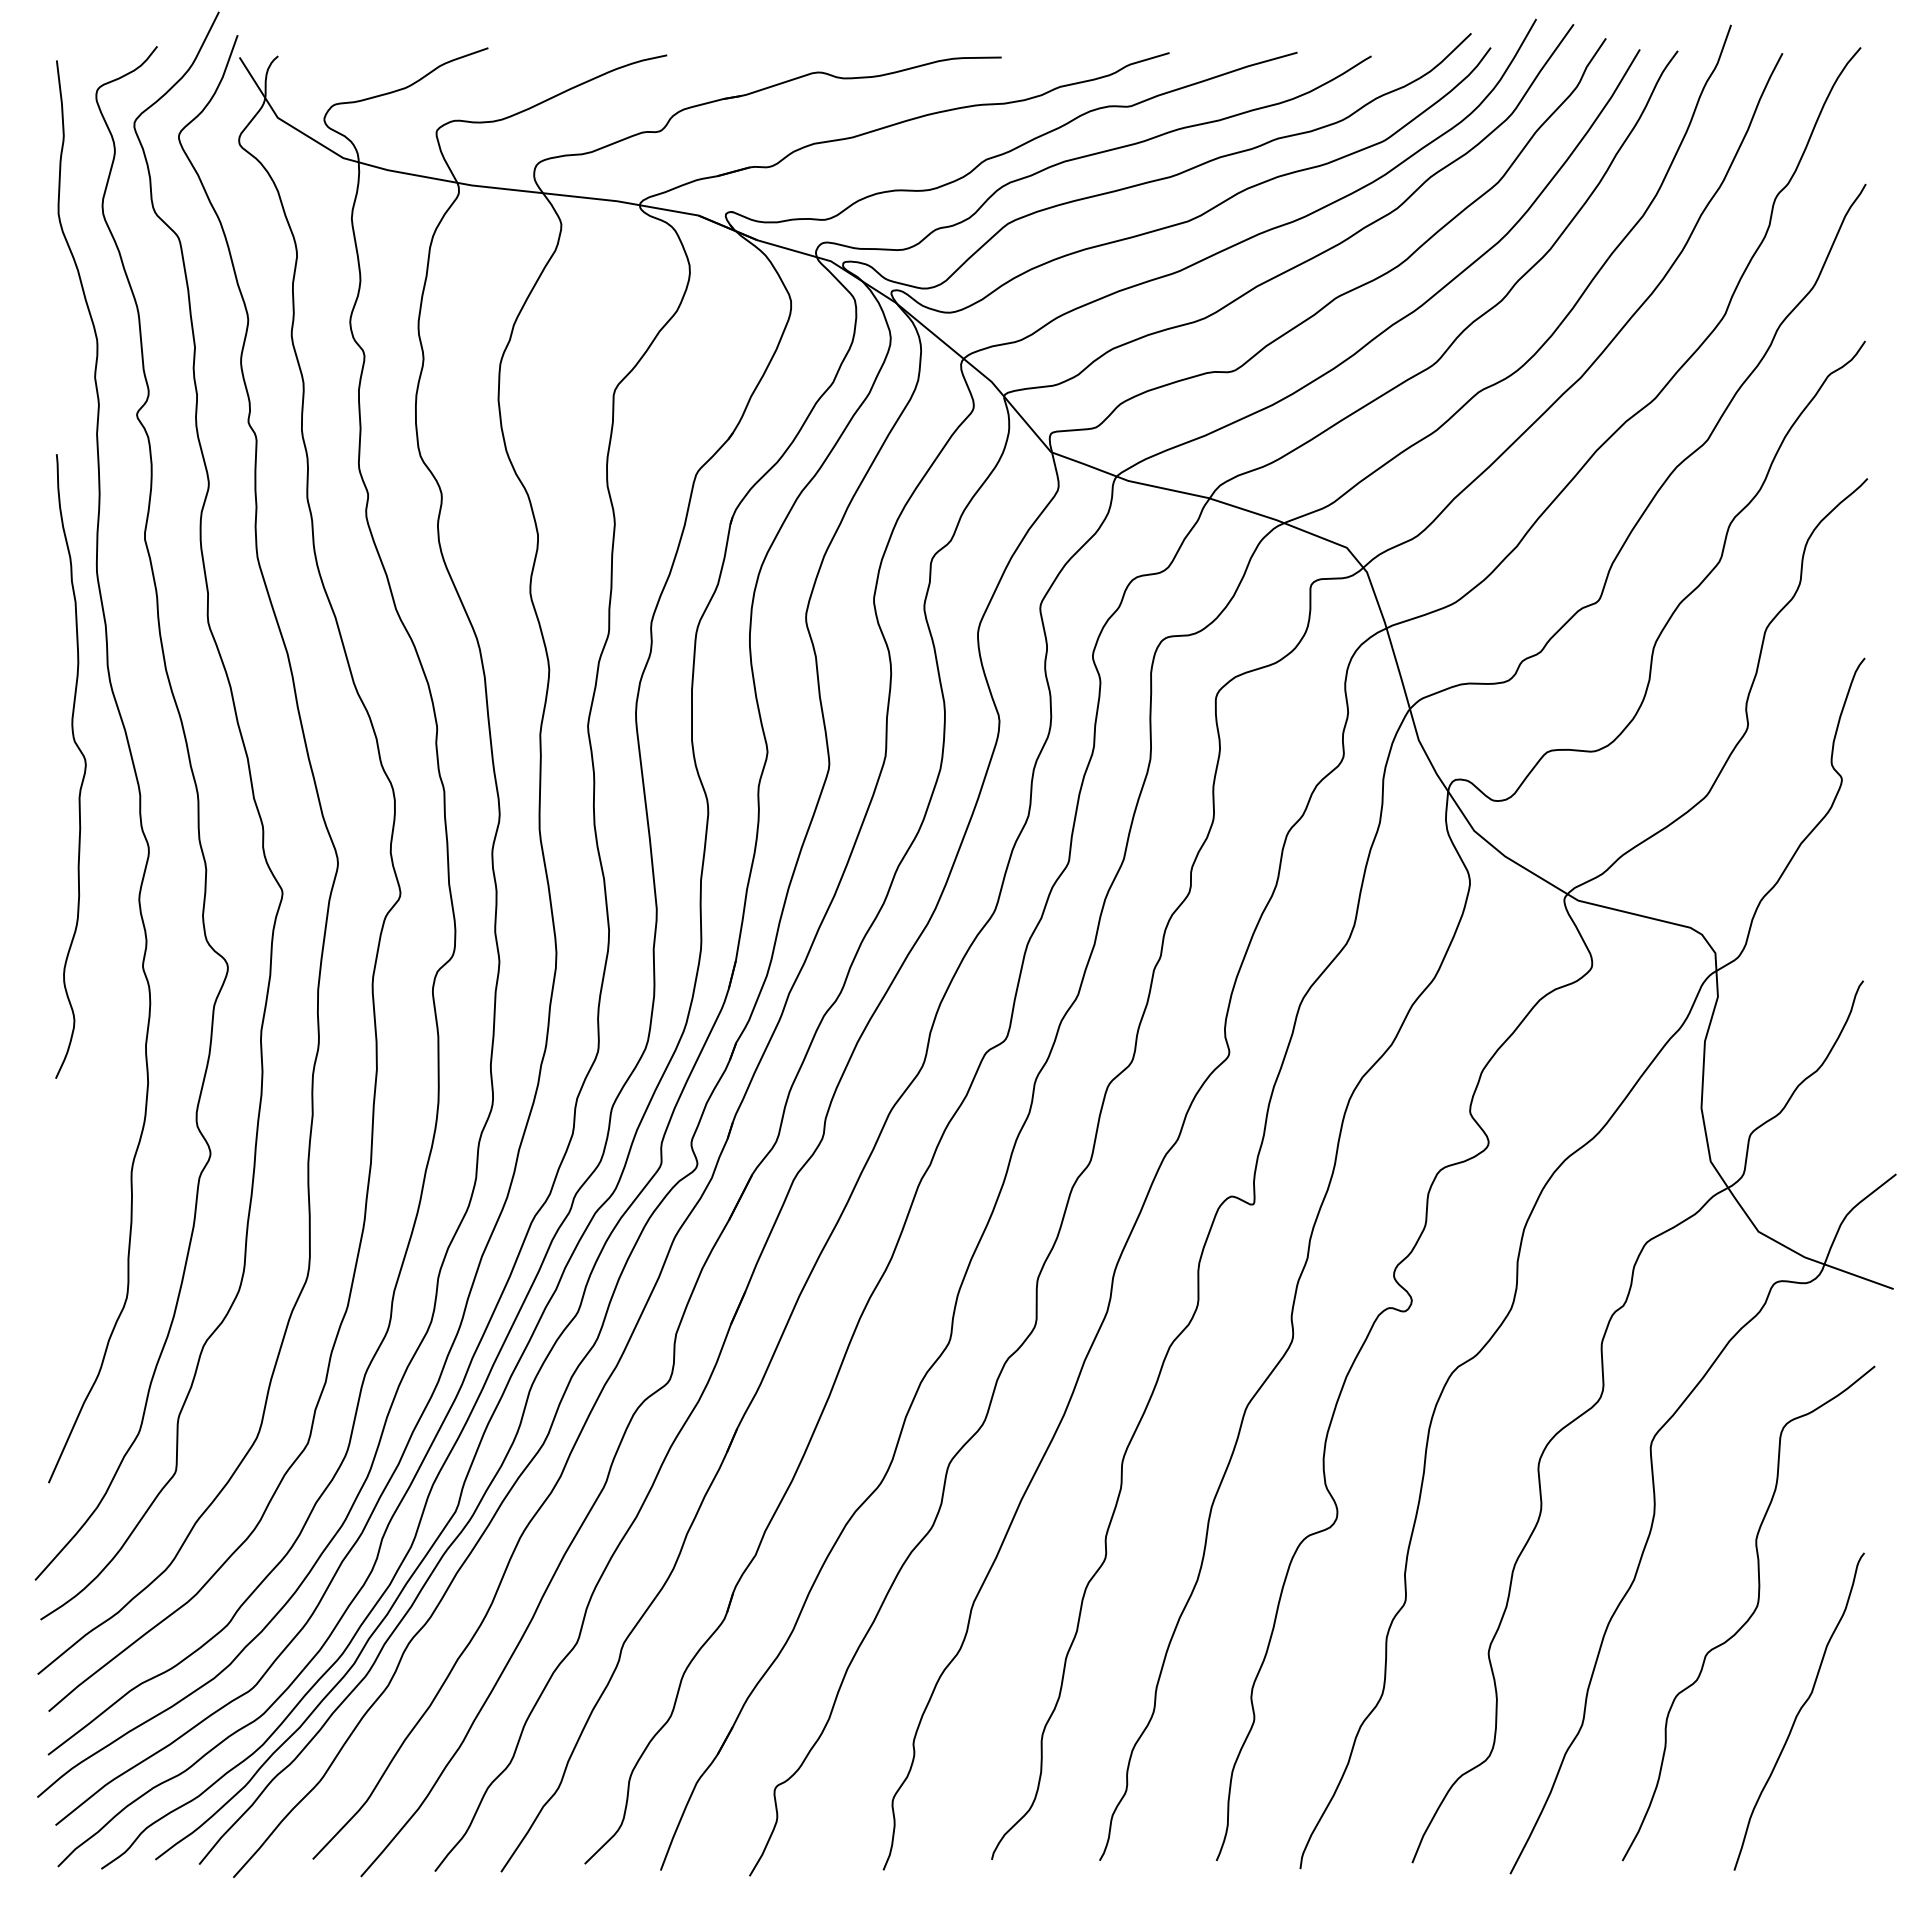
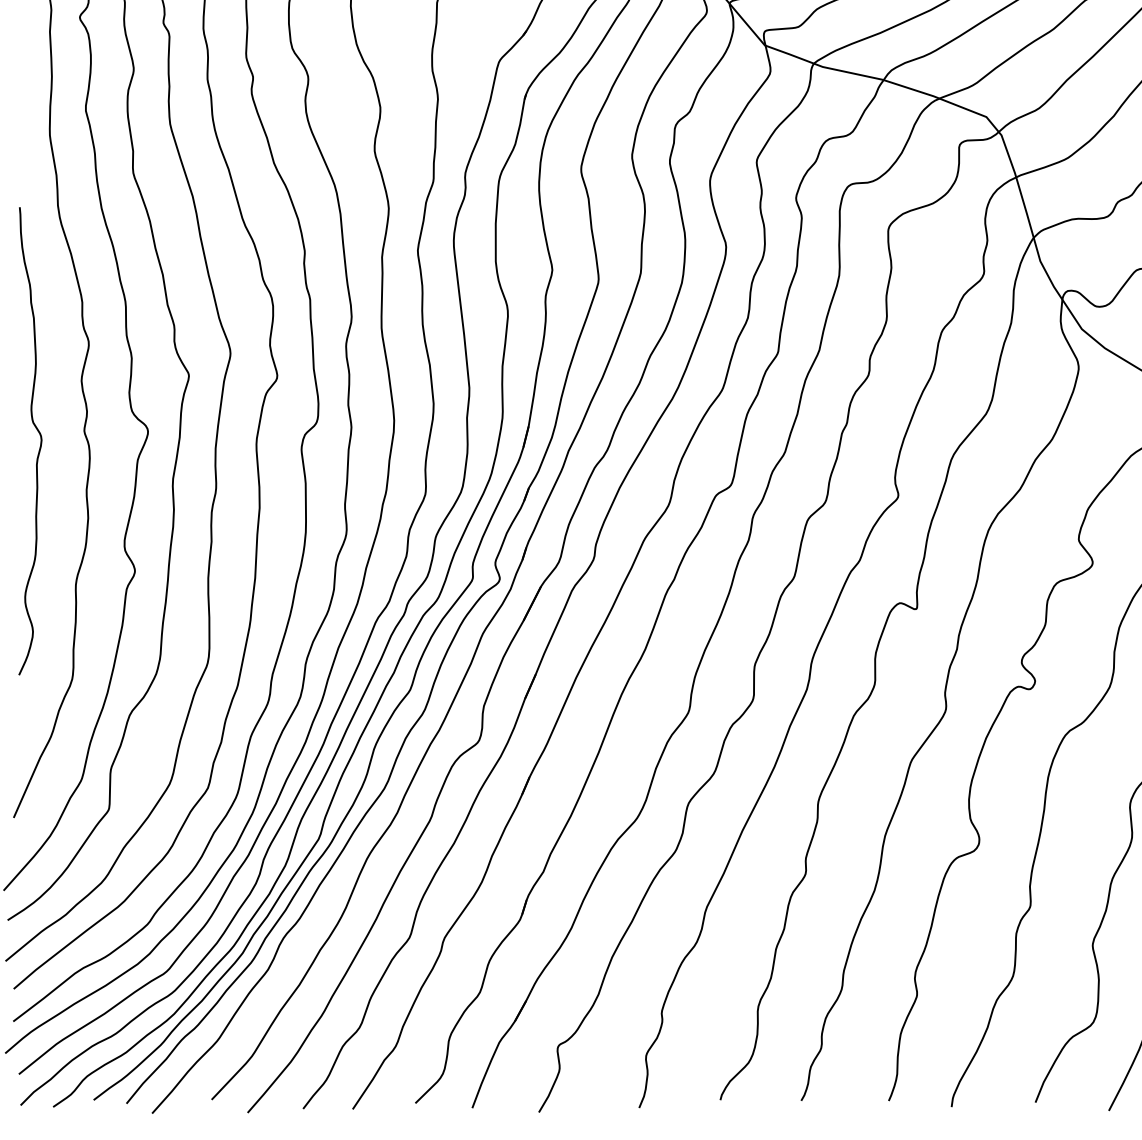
curve: (84, 766) -> (40, 441), moved

